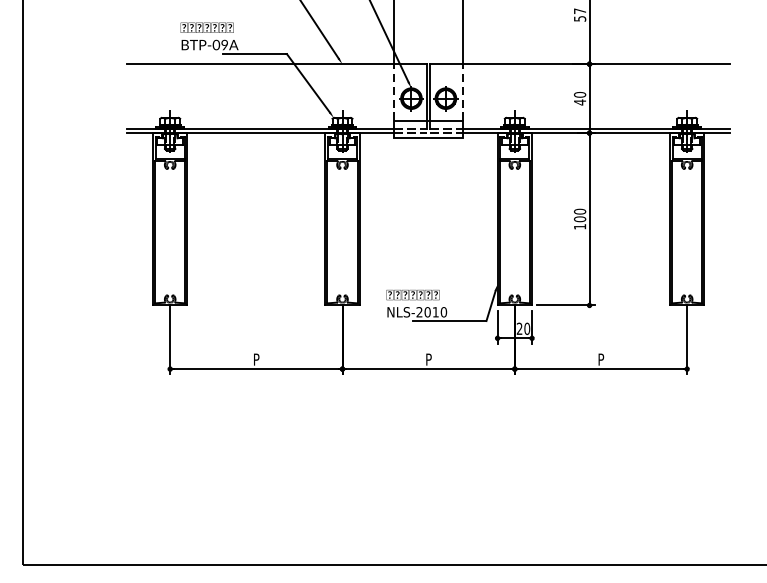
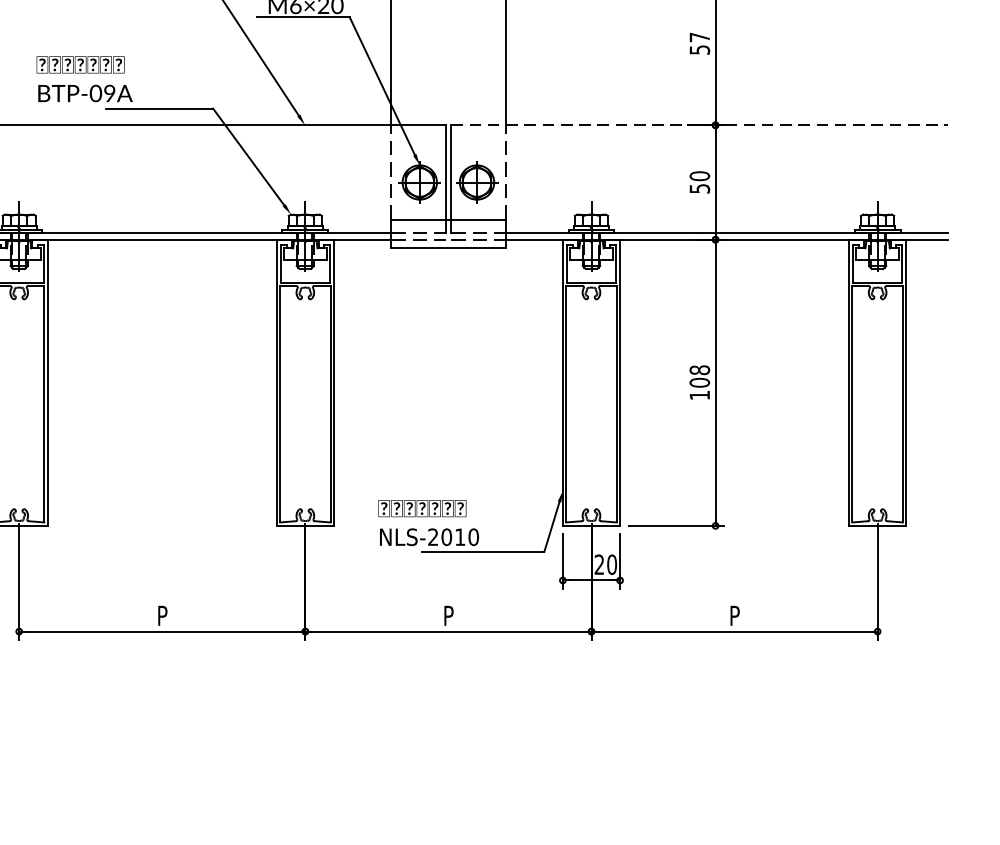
line: (580, 64) -> (700, 125), solid -> dashed
text: (580, 102) -> (700, 188), 40 -> 50
text: (579, 211) -> (698, 369), 100 -> 108

